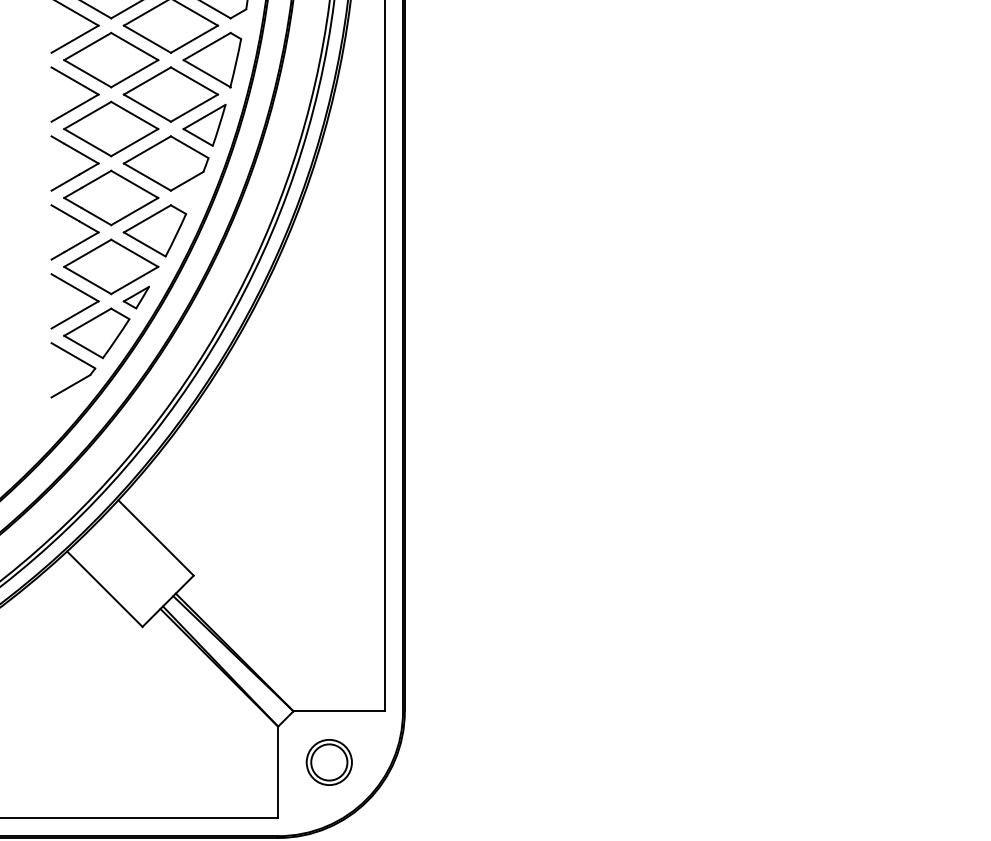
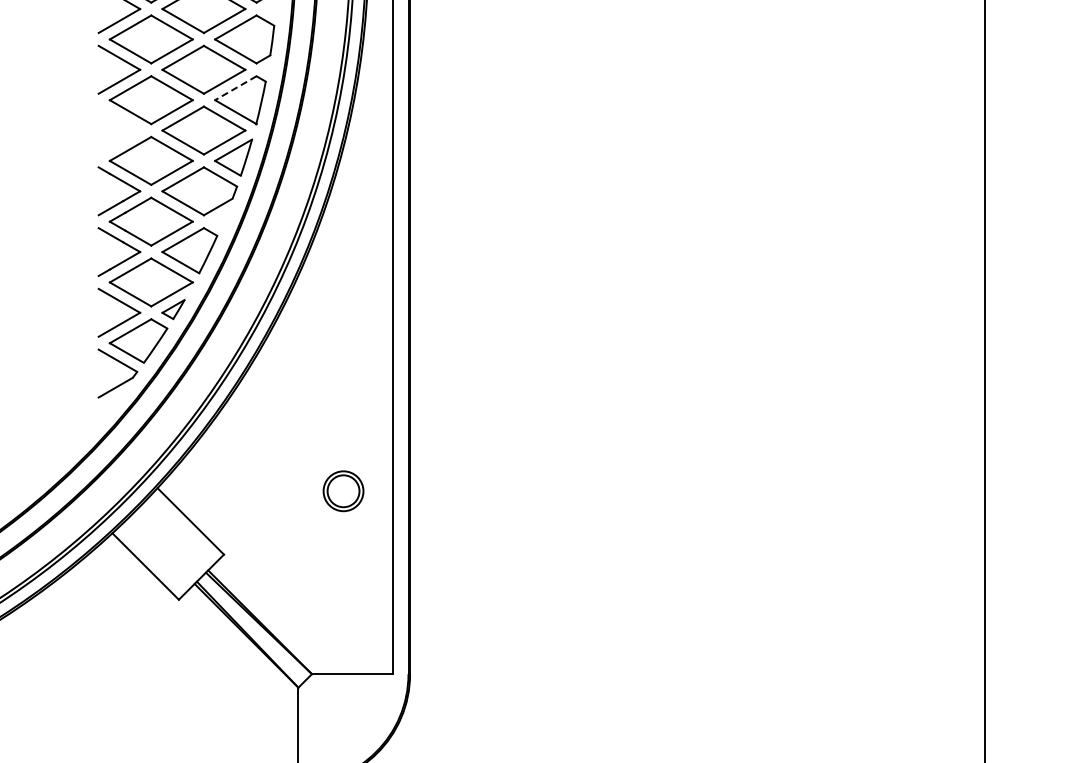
line: (206, 46) -> (235, 88), solid -> dashed
part: (81, 86) -> (125, 123), removed
part: (329, 762) -> (343, 491), moved

